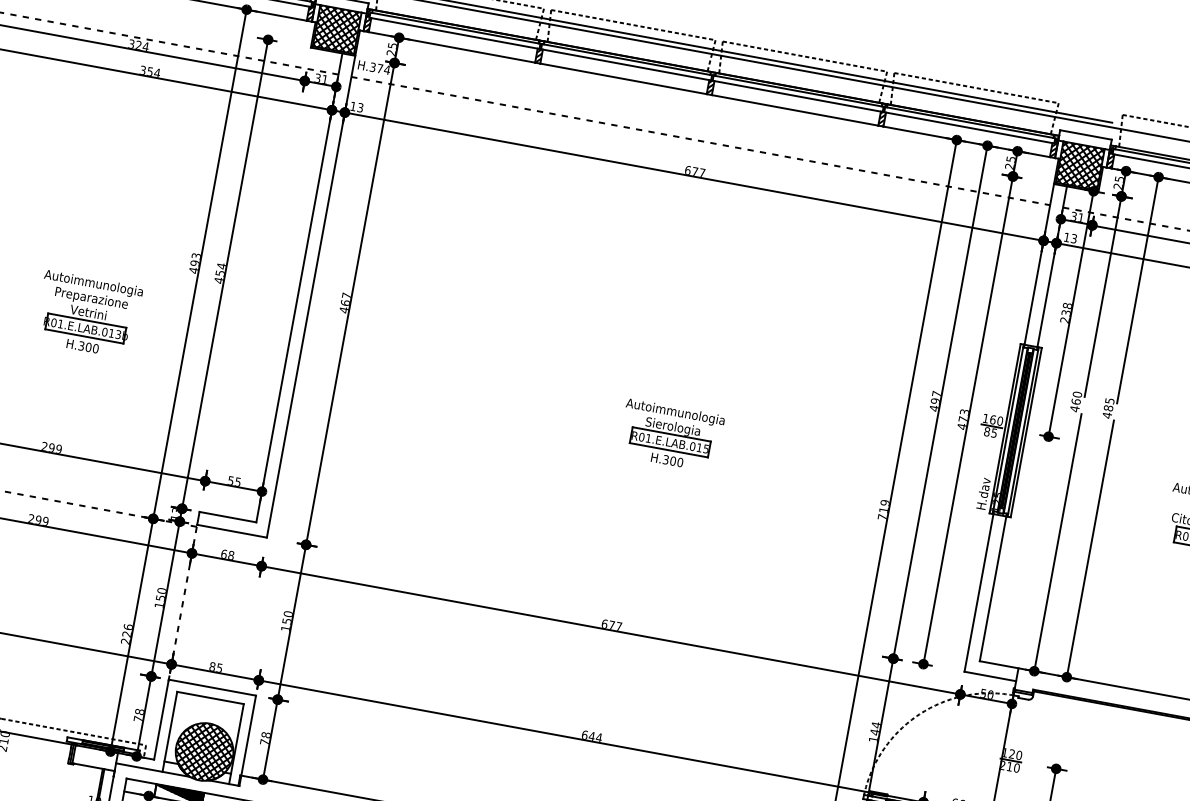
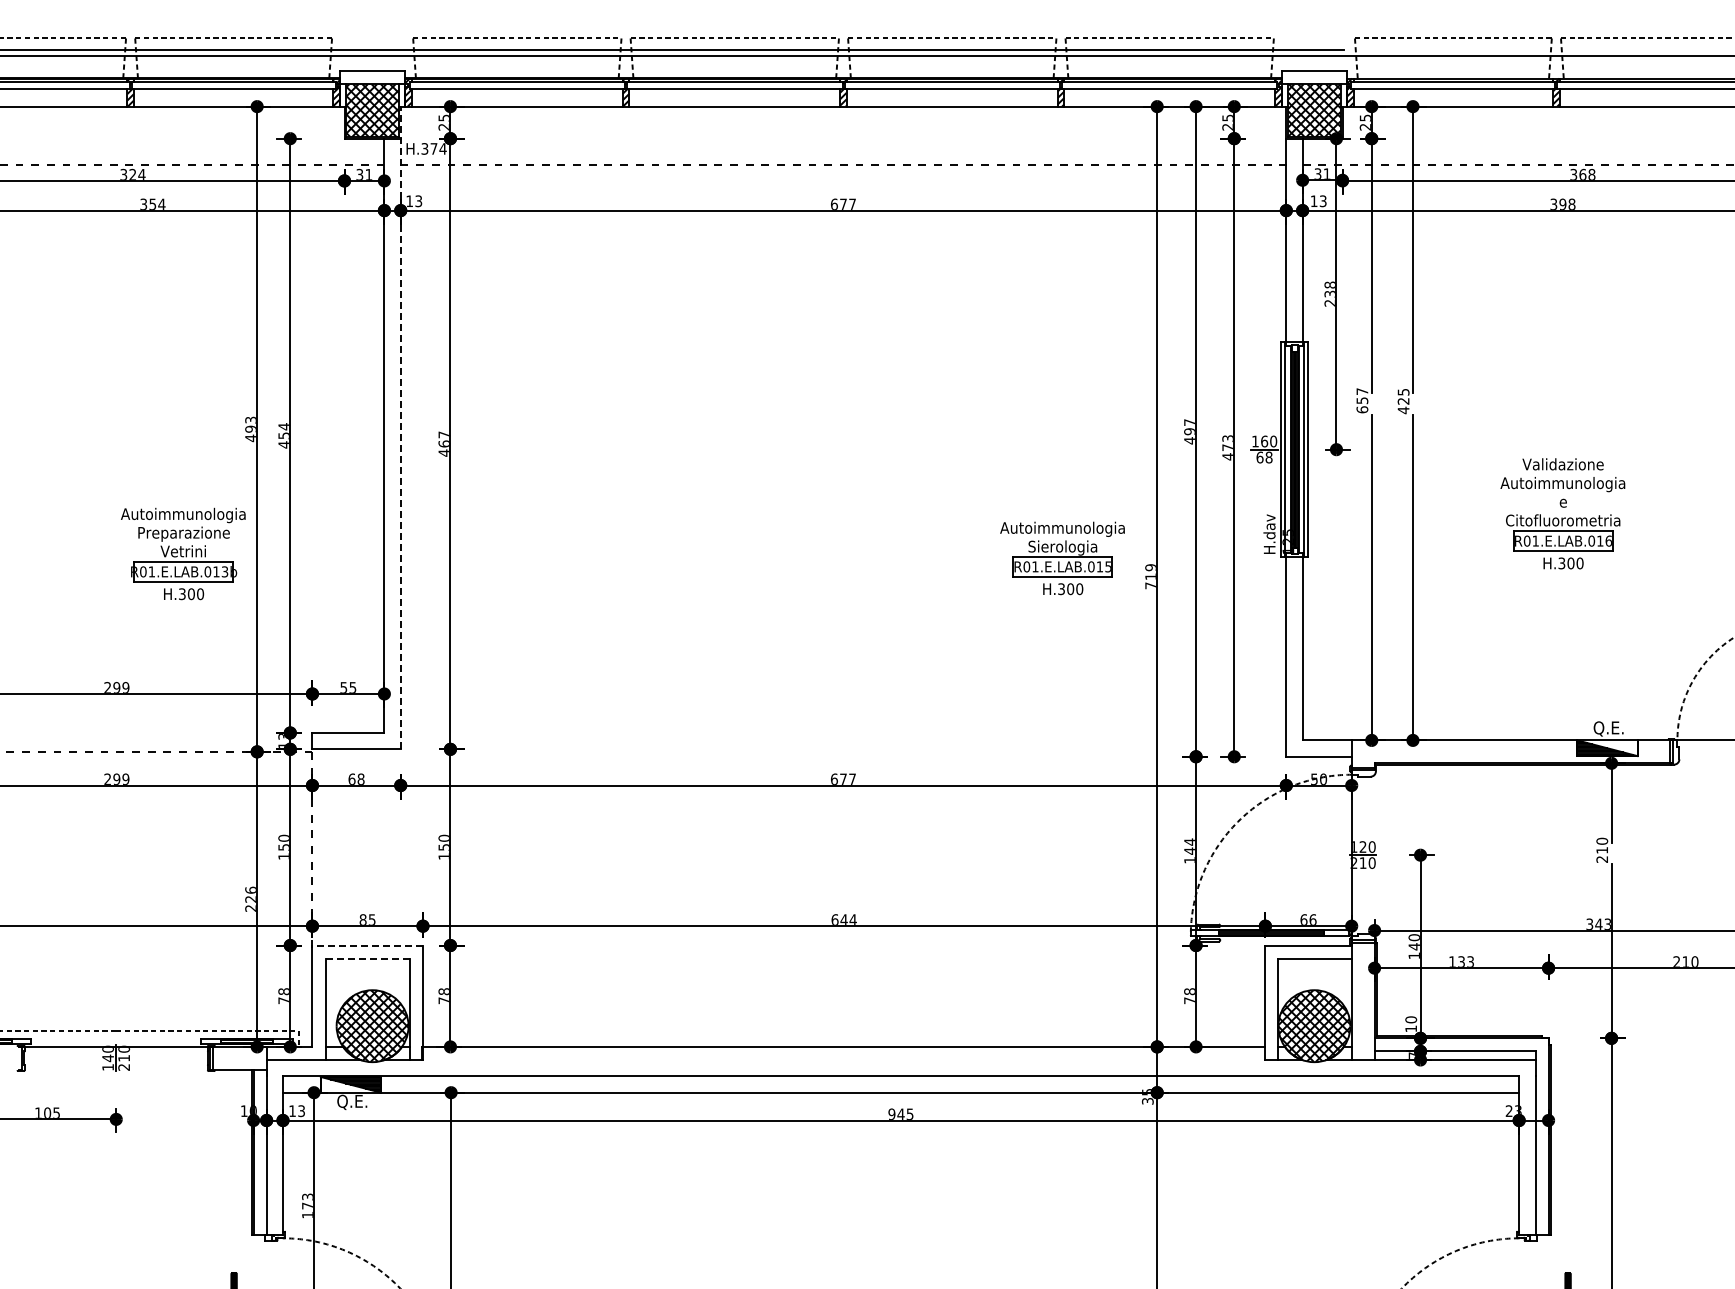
line: (313, 283) -> (400, 427), solid -> dashed
part: (88, 314) -> (183, 553), moved
text: (1076, 401) -> (1362, 400), 460 -> 657
text: (1108, 407) -> (1403, 400), 485 -> 425
text: (990, 432) -> (1264, 457), 85 -> 68
part: (671, 435) -> (1062, 558), moved
line: (212, 687) -> (367, 945), solid -> dashed
line: (211, 698) -> (368, 958), solid -> dashed

